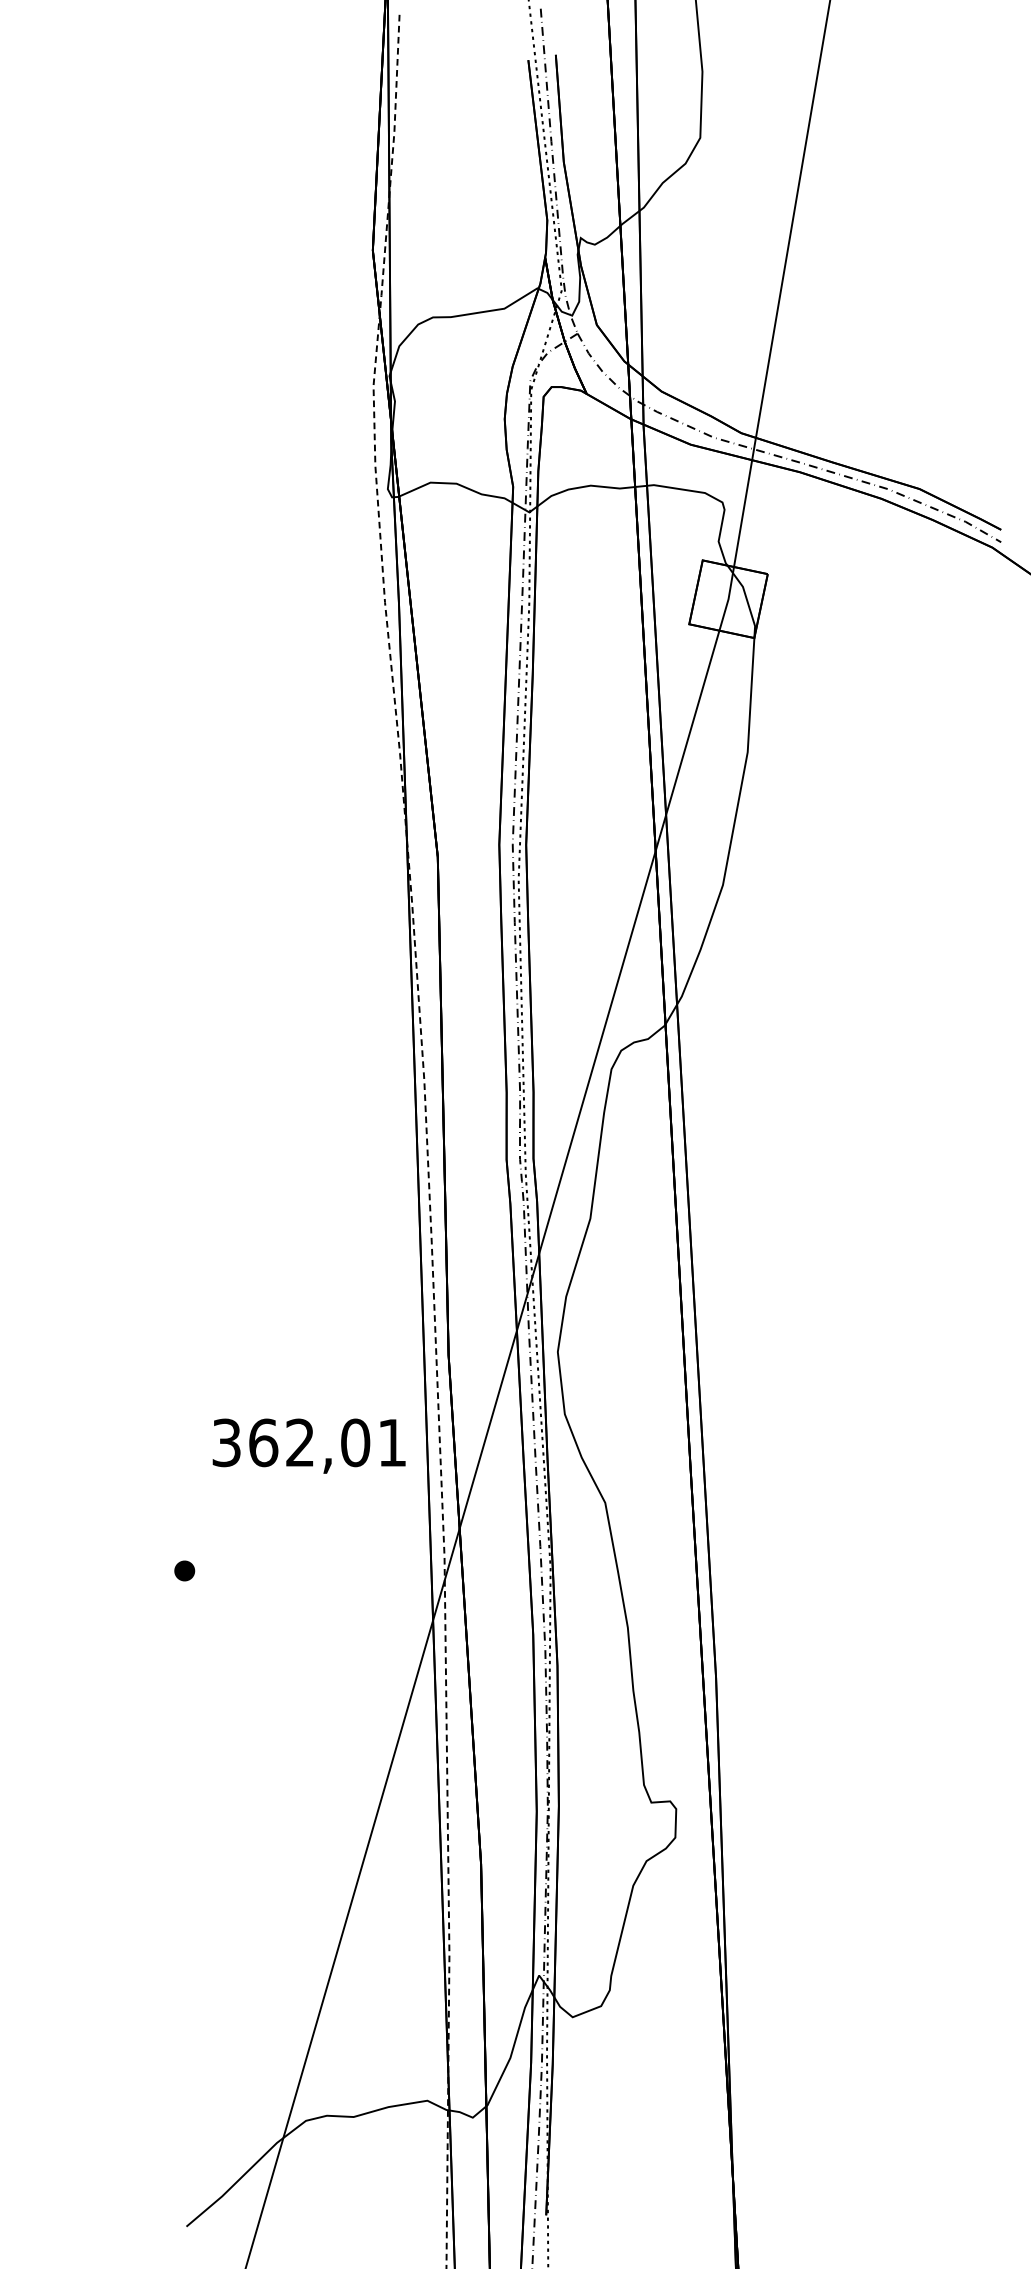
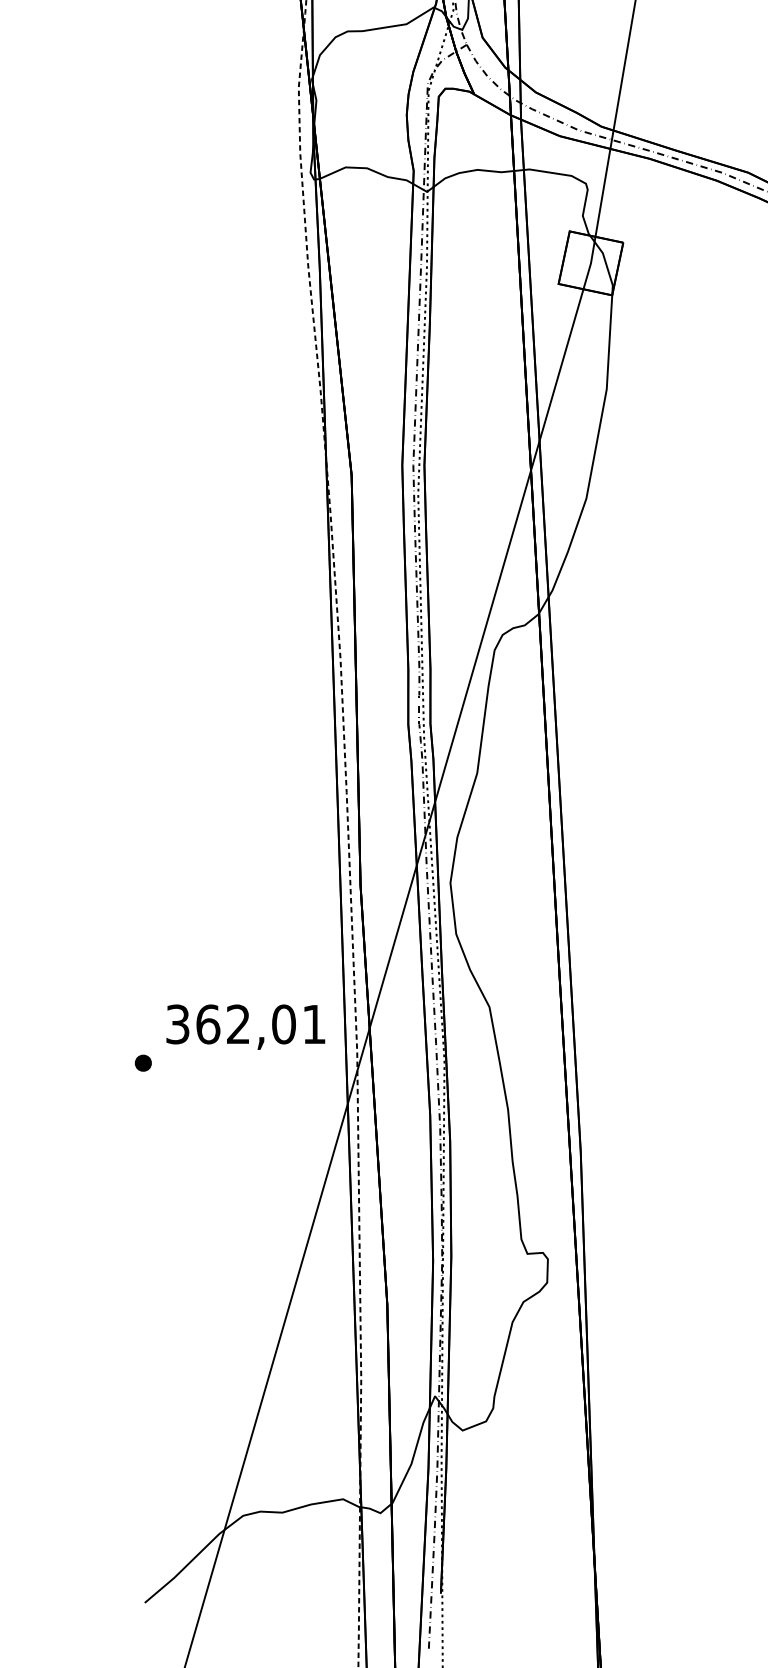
text: (308, 1445) -> (245, 1026), moved

